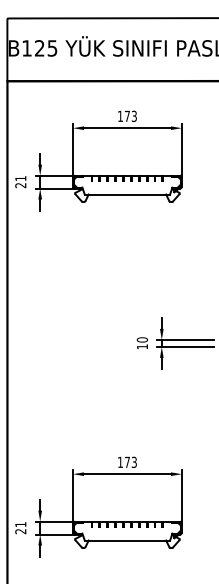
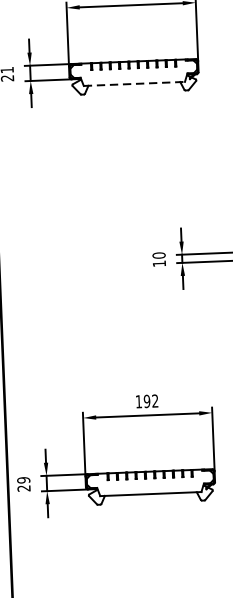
line: (127, 194) -> (134, 83), solid -> dashed
text: (130, 461) -> (150, 400), 173 -> 192
text: (20, 524) -> (23, 480), 21 -> 29

